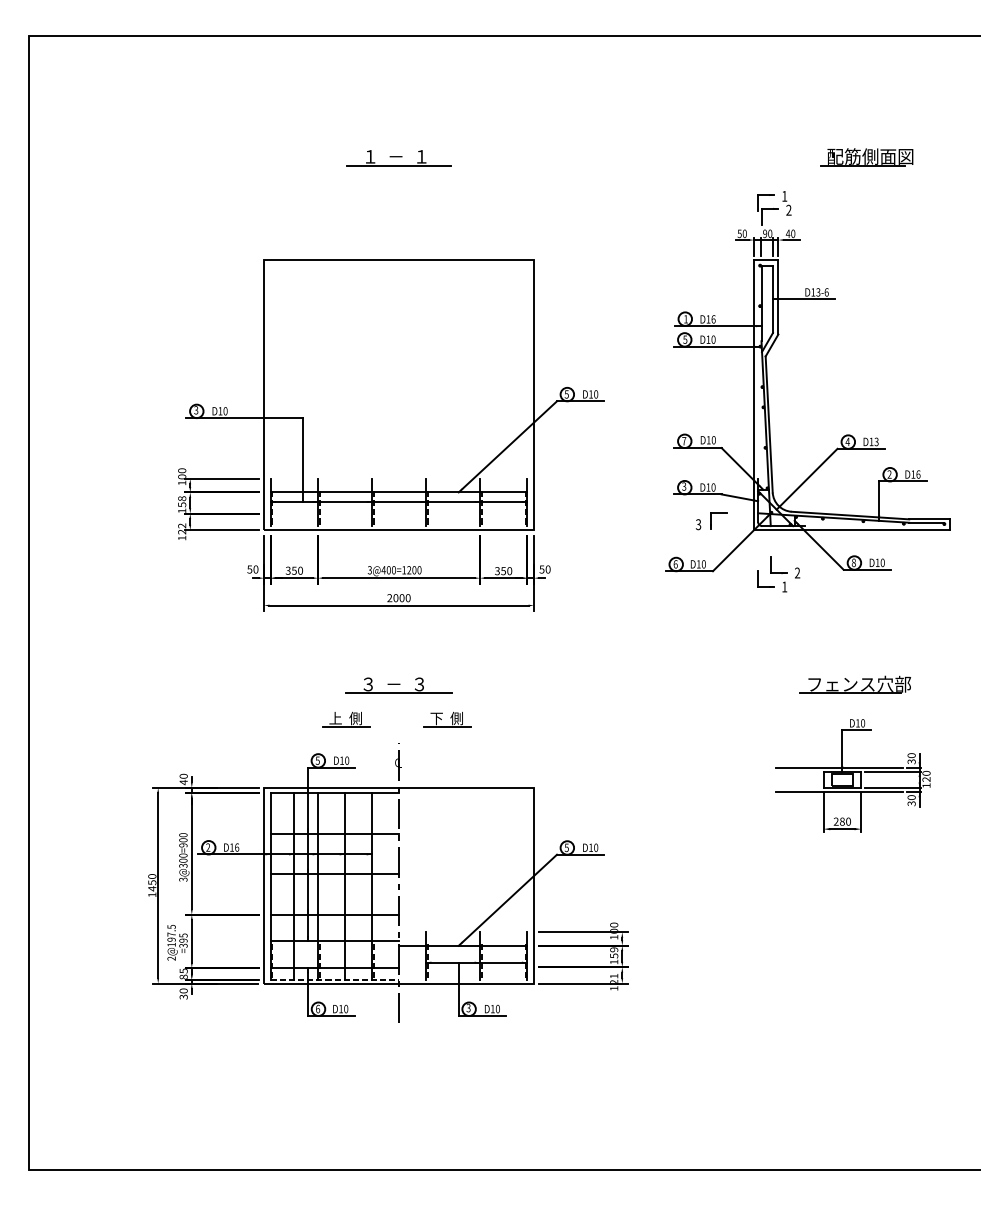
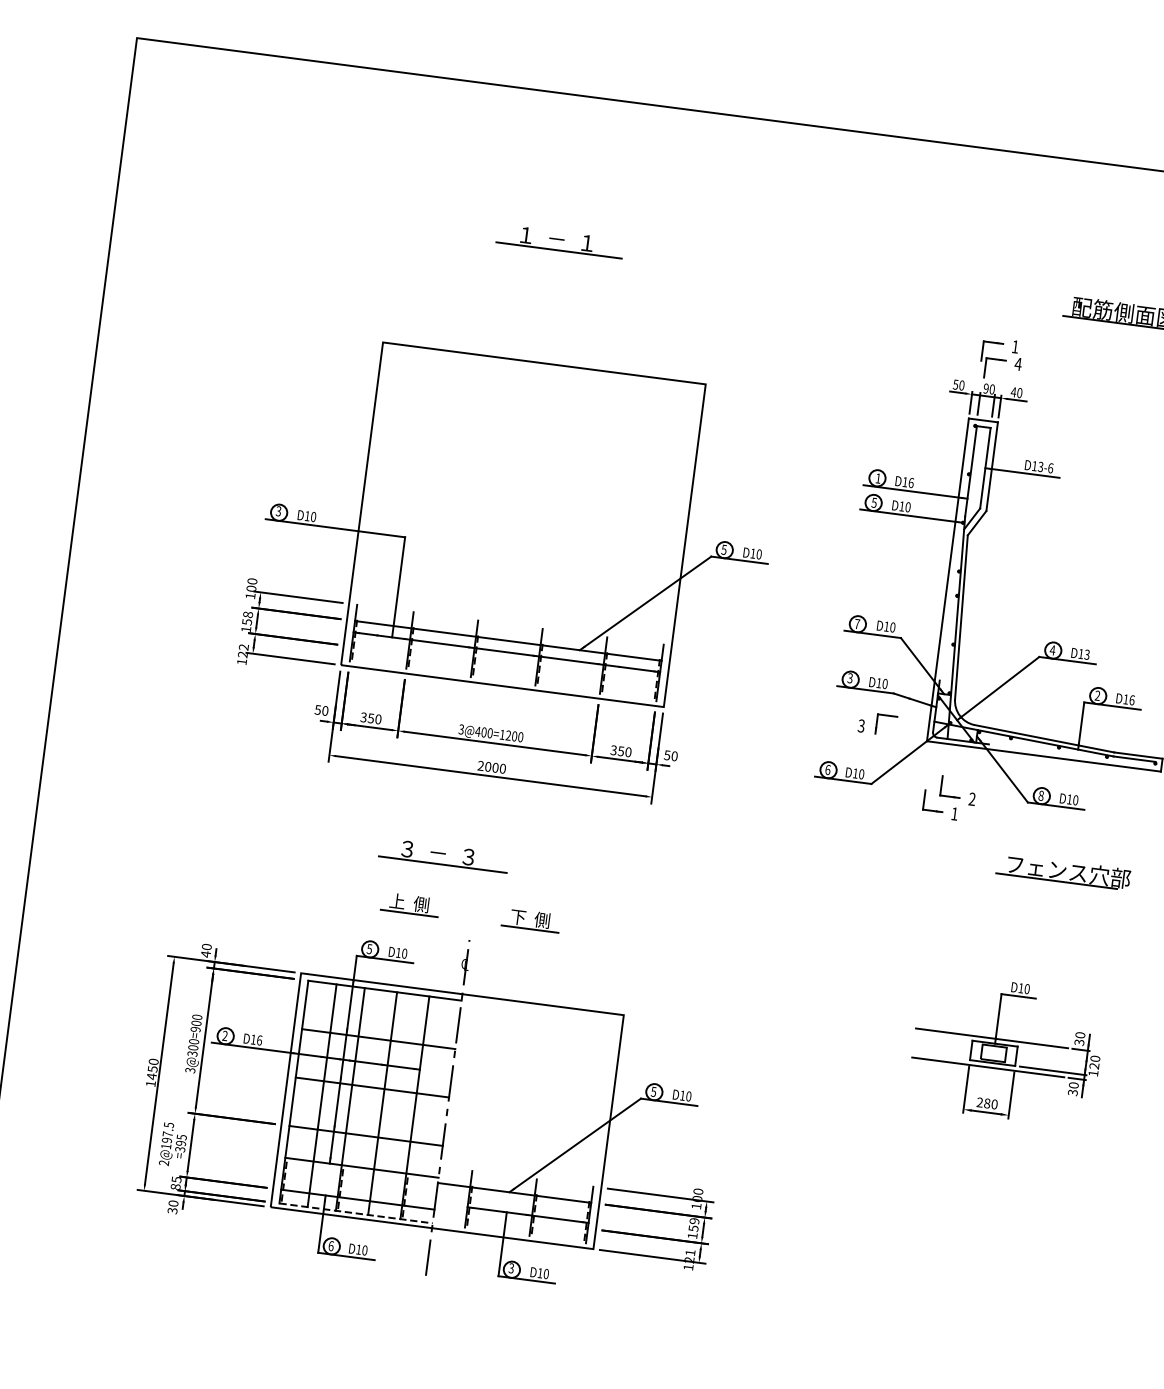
text: (788, 209) -> (1017, 363), 2 -> 4
part: (854, 684) -> (1062, 871), moved
part: (398, 685) -> (443, 855), moved
line: (892, 771) -> (1054, 1051), removed

